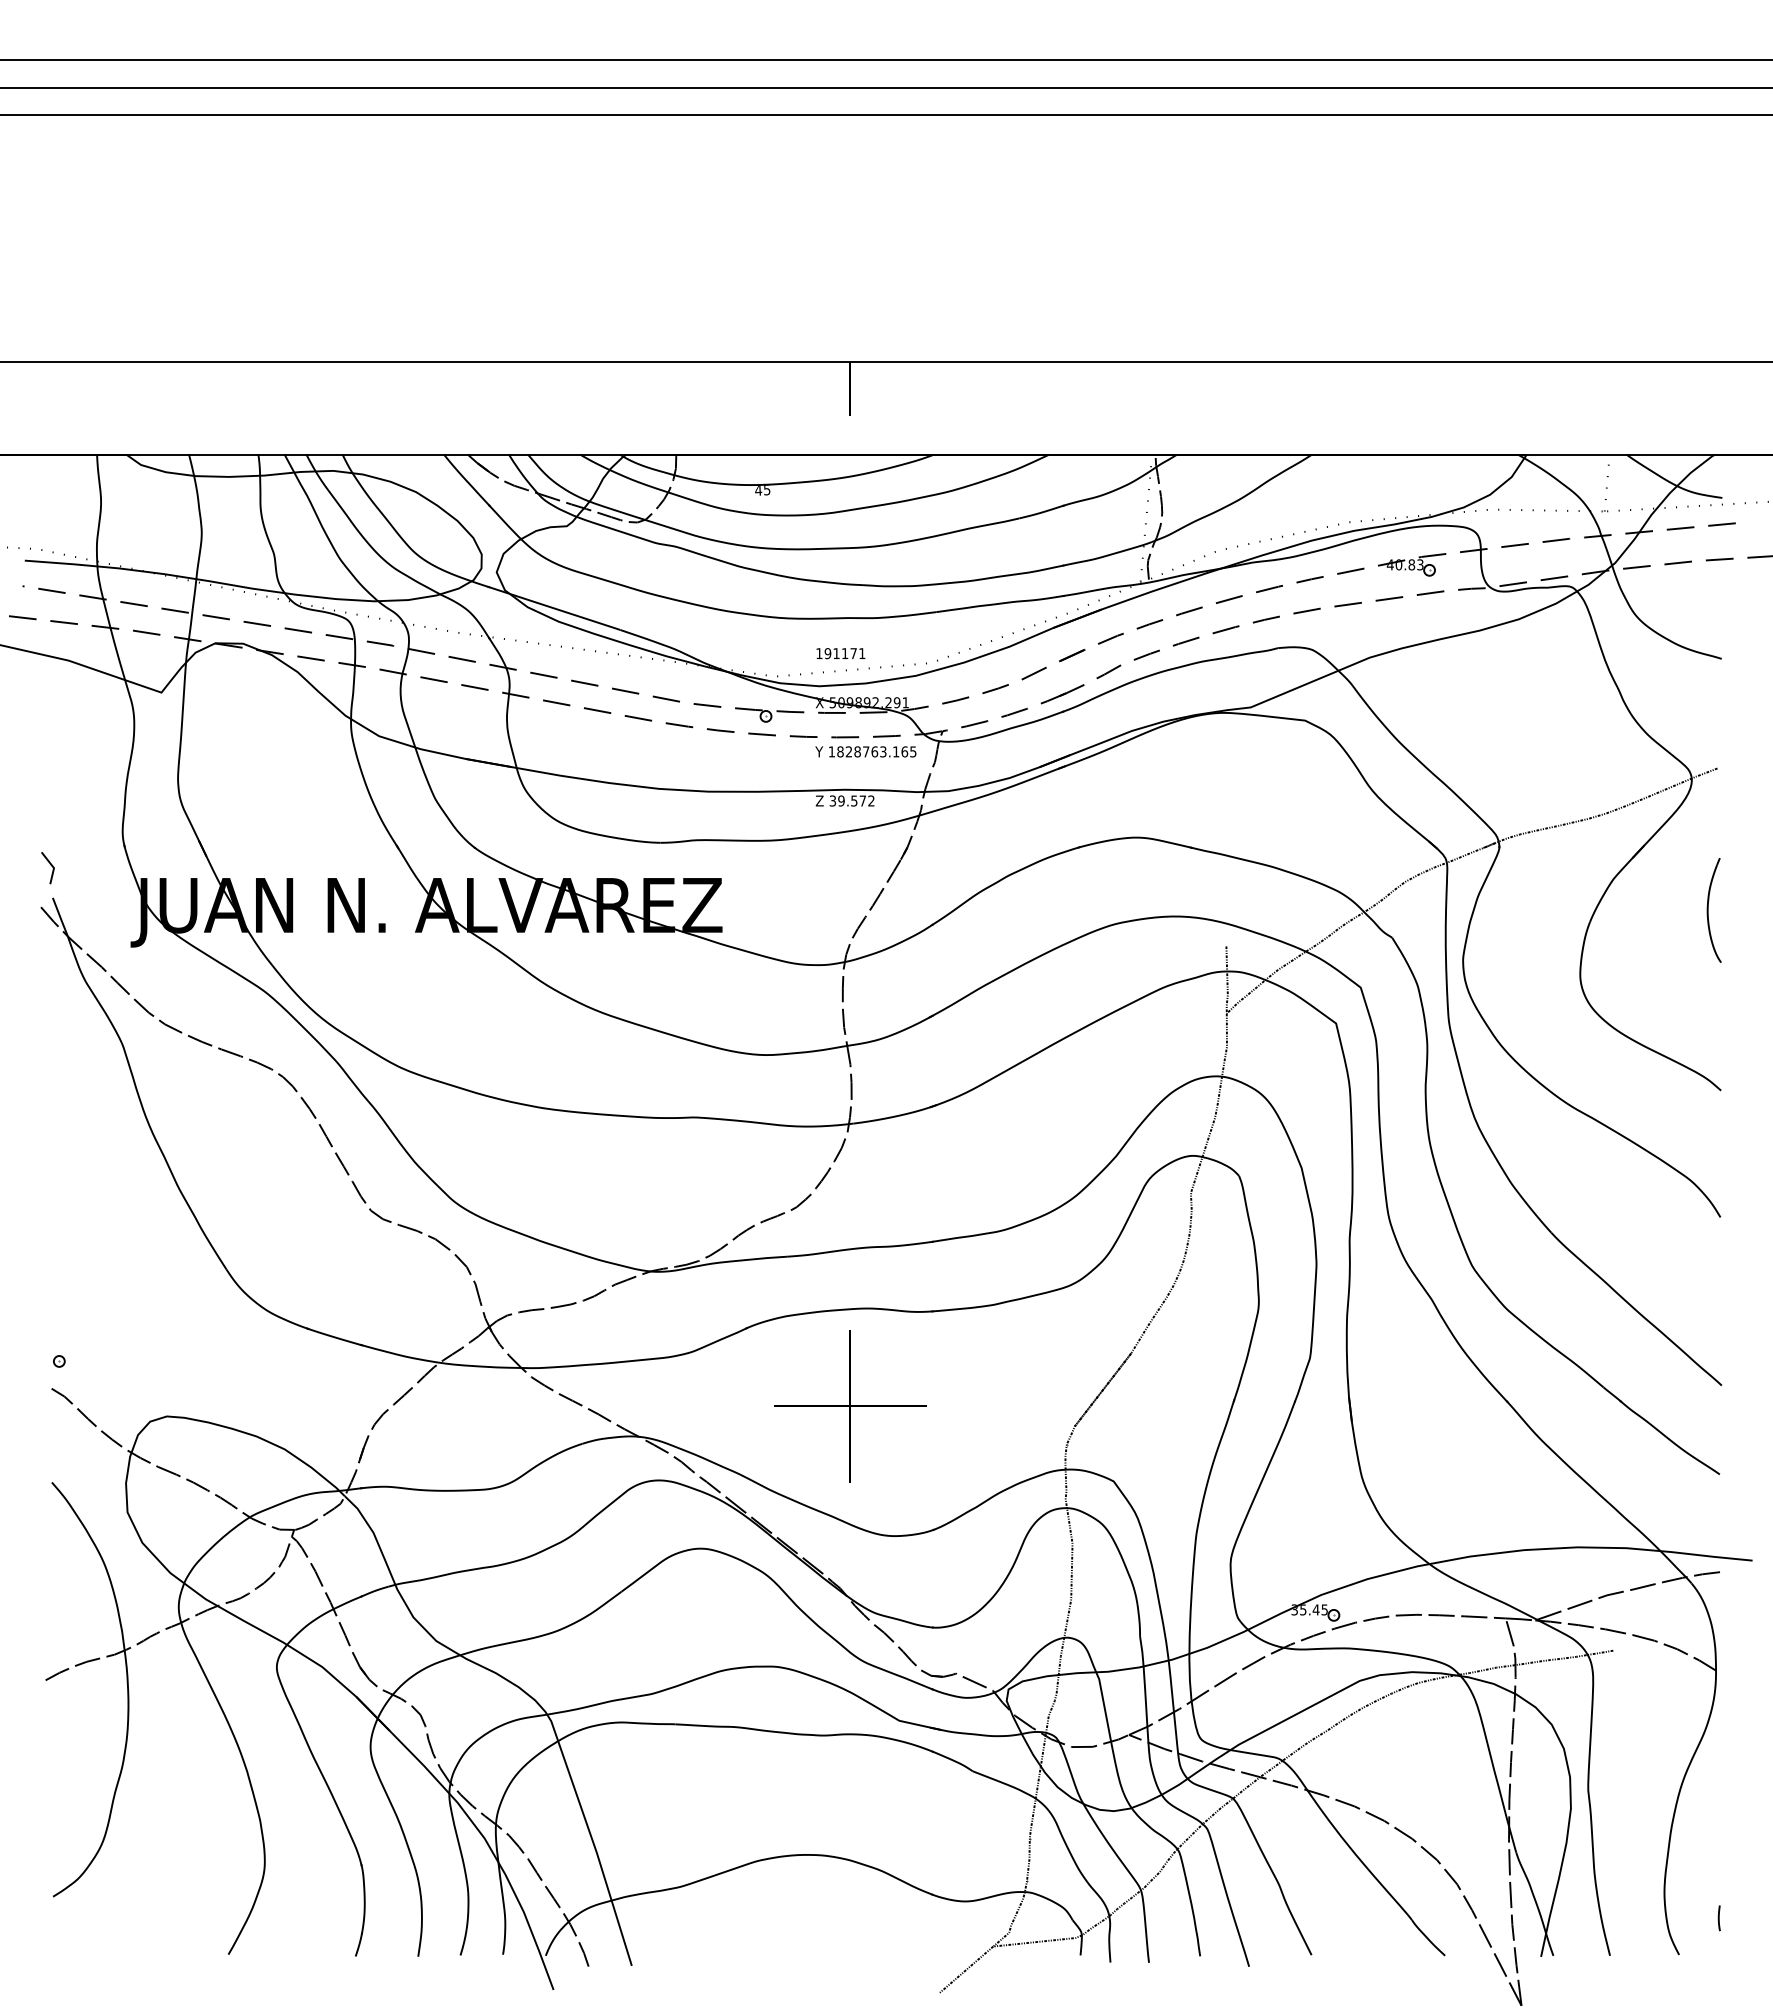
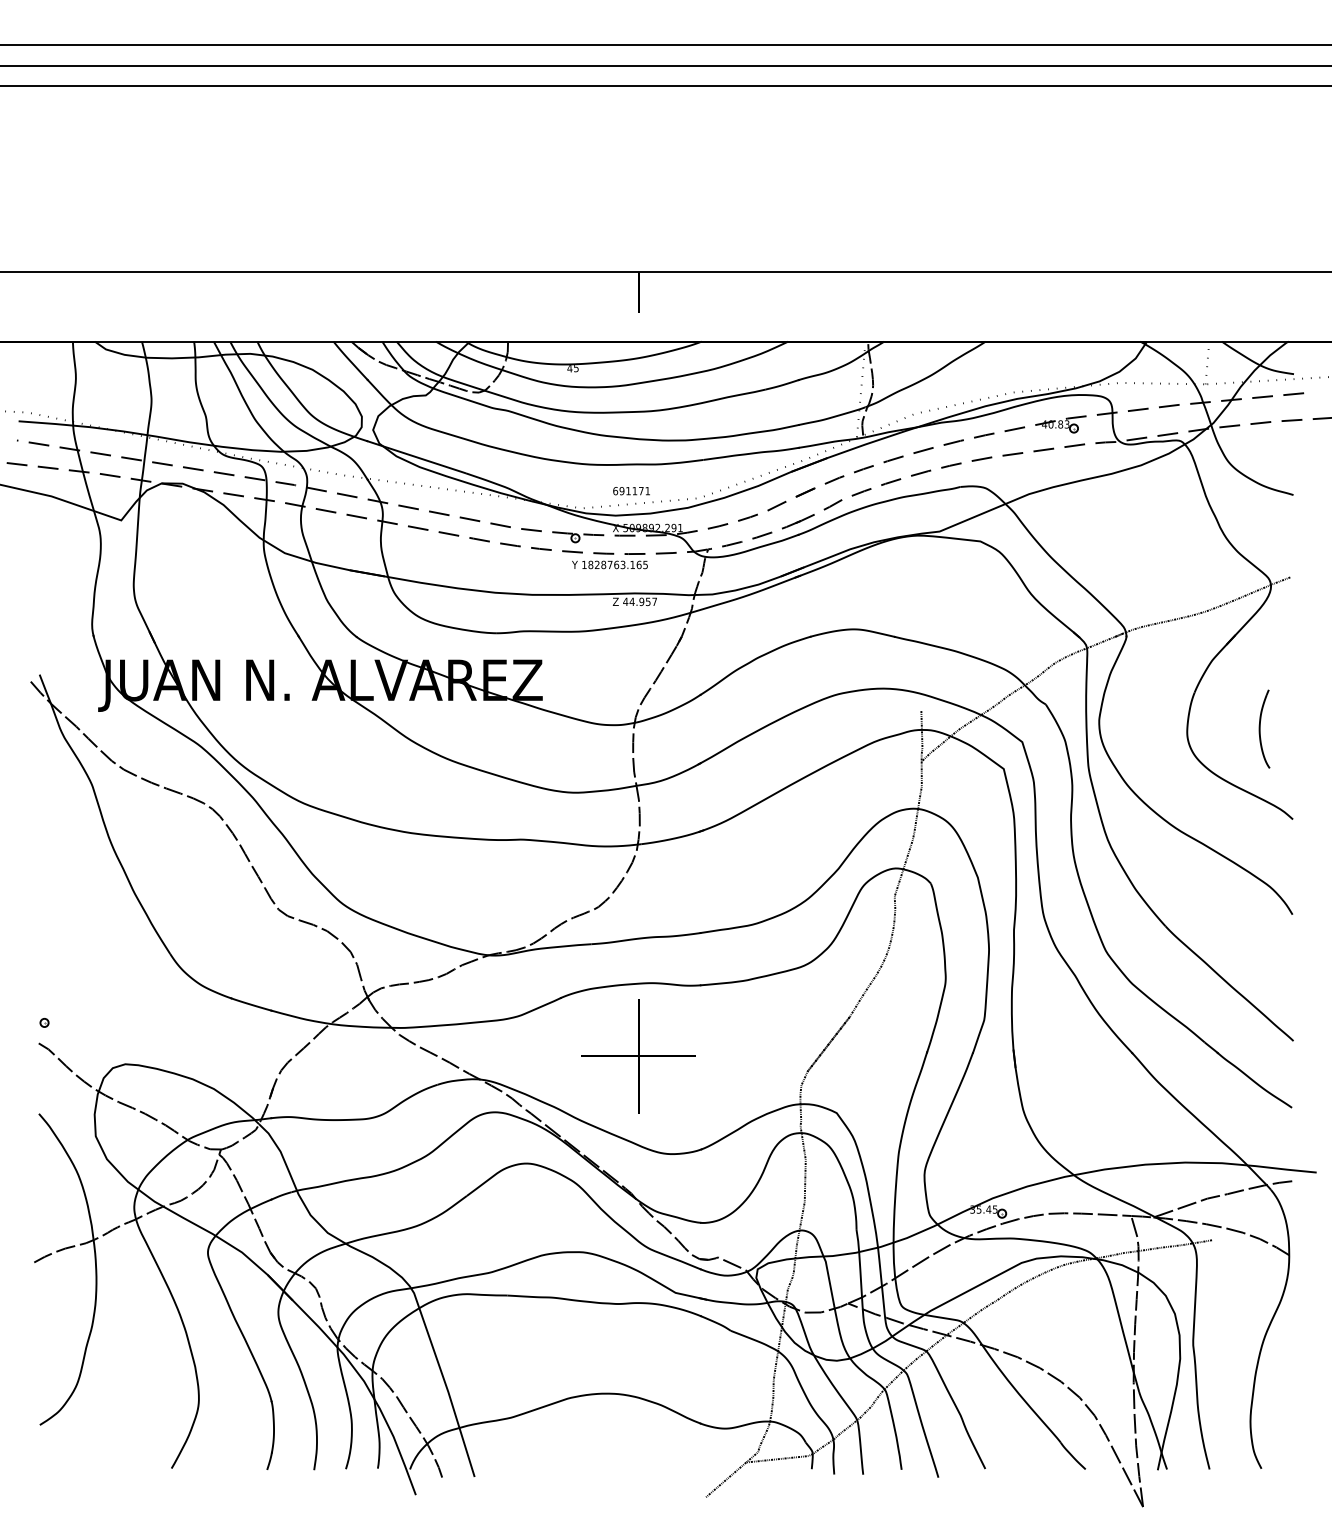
text: (819, 653) -> (615, 491), 191171 -> 691171
text: (865, 751) -> (609, 564), moved
text: (851, 800) -> (639, 601), 39.572 -> 44.957
line: (50, 865) -> (37, 650), removed
part: (1713, 910) -> (1264, 729), moved
line: (1718, 1918) -> (1291, 1441), removed

